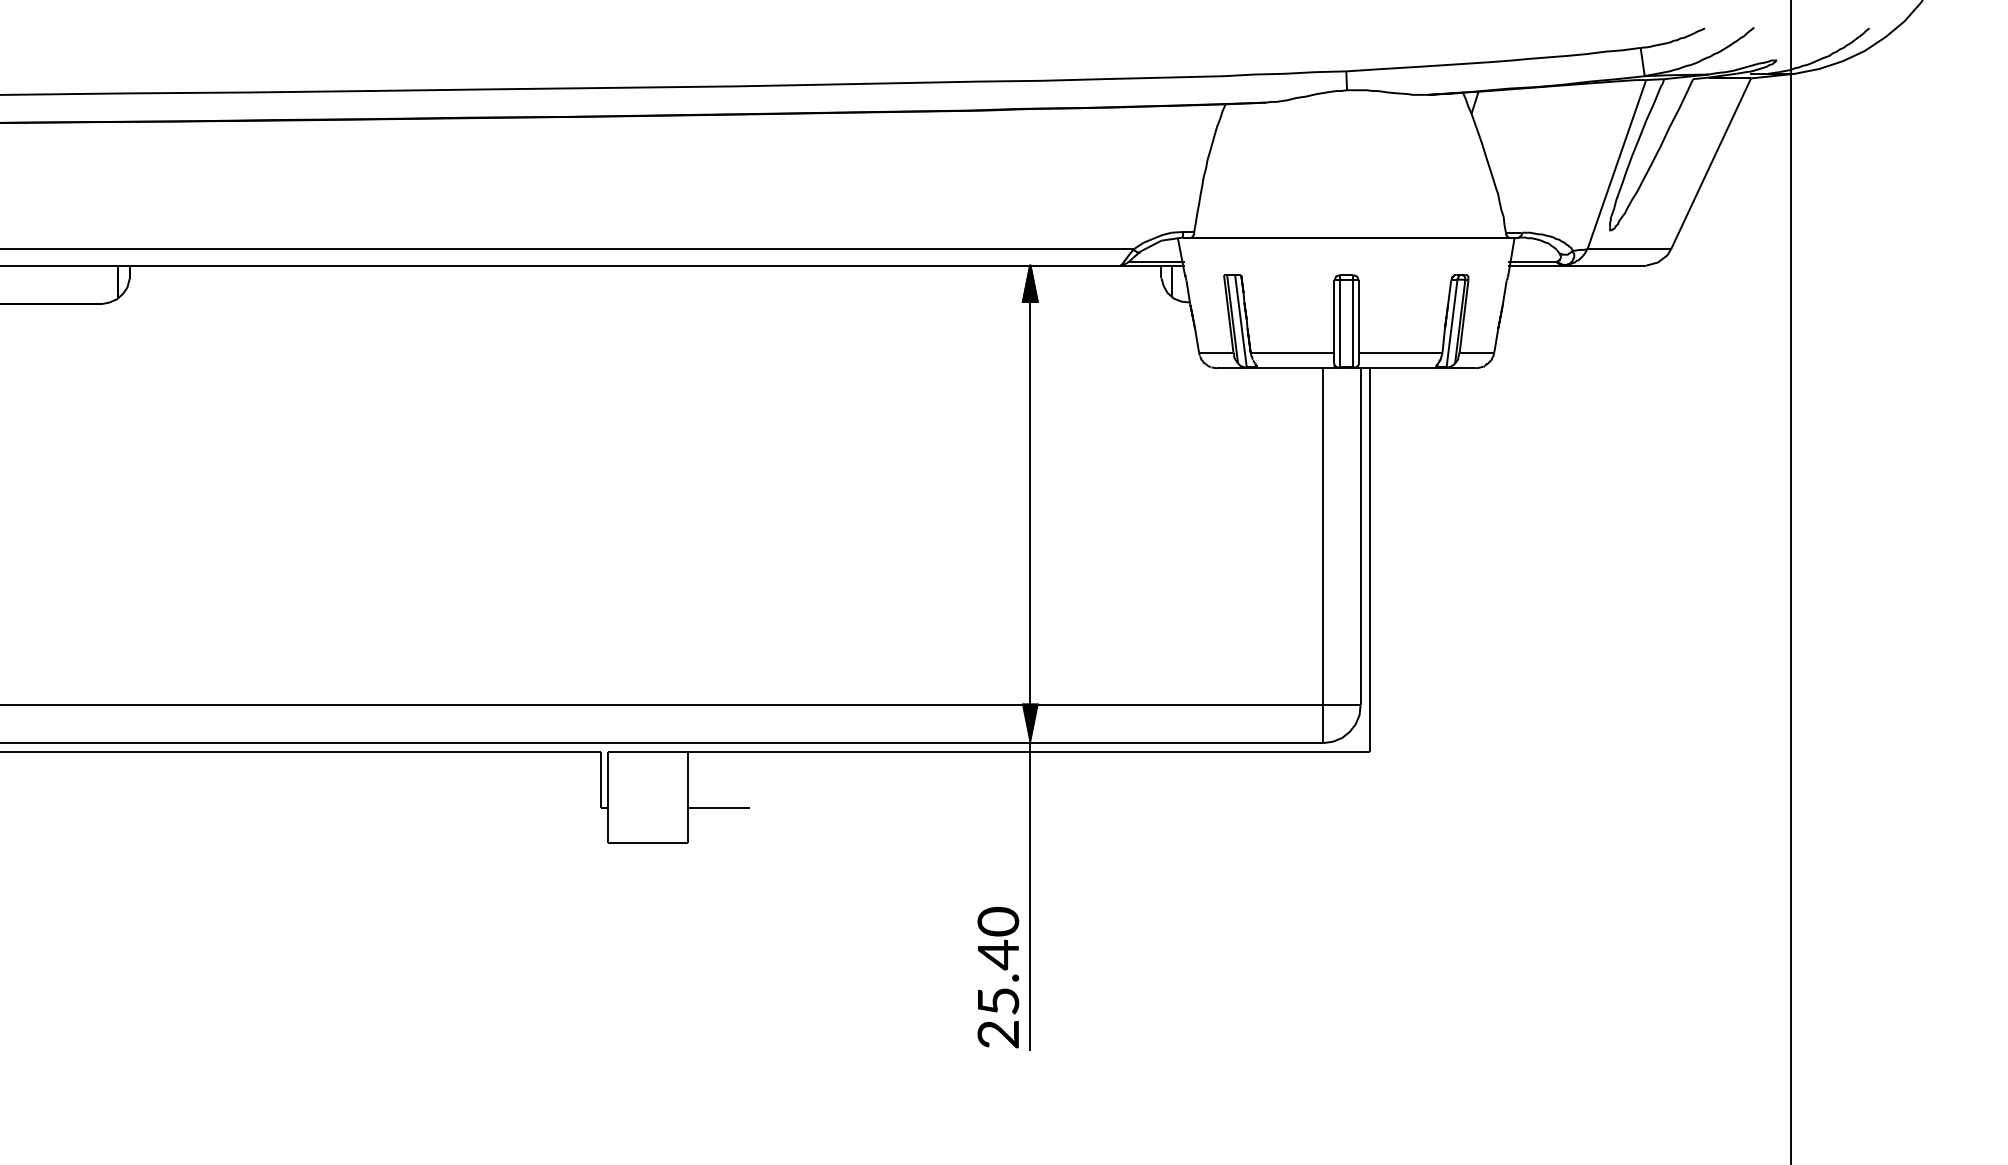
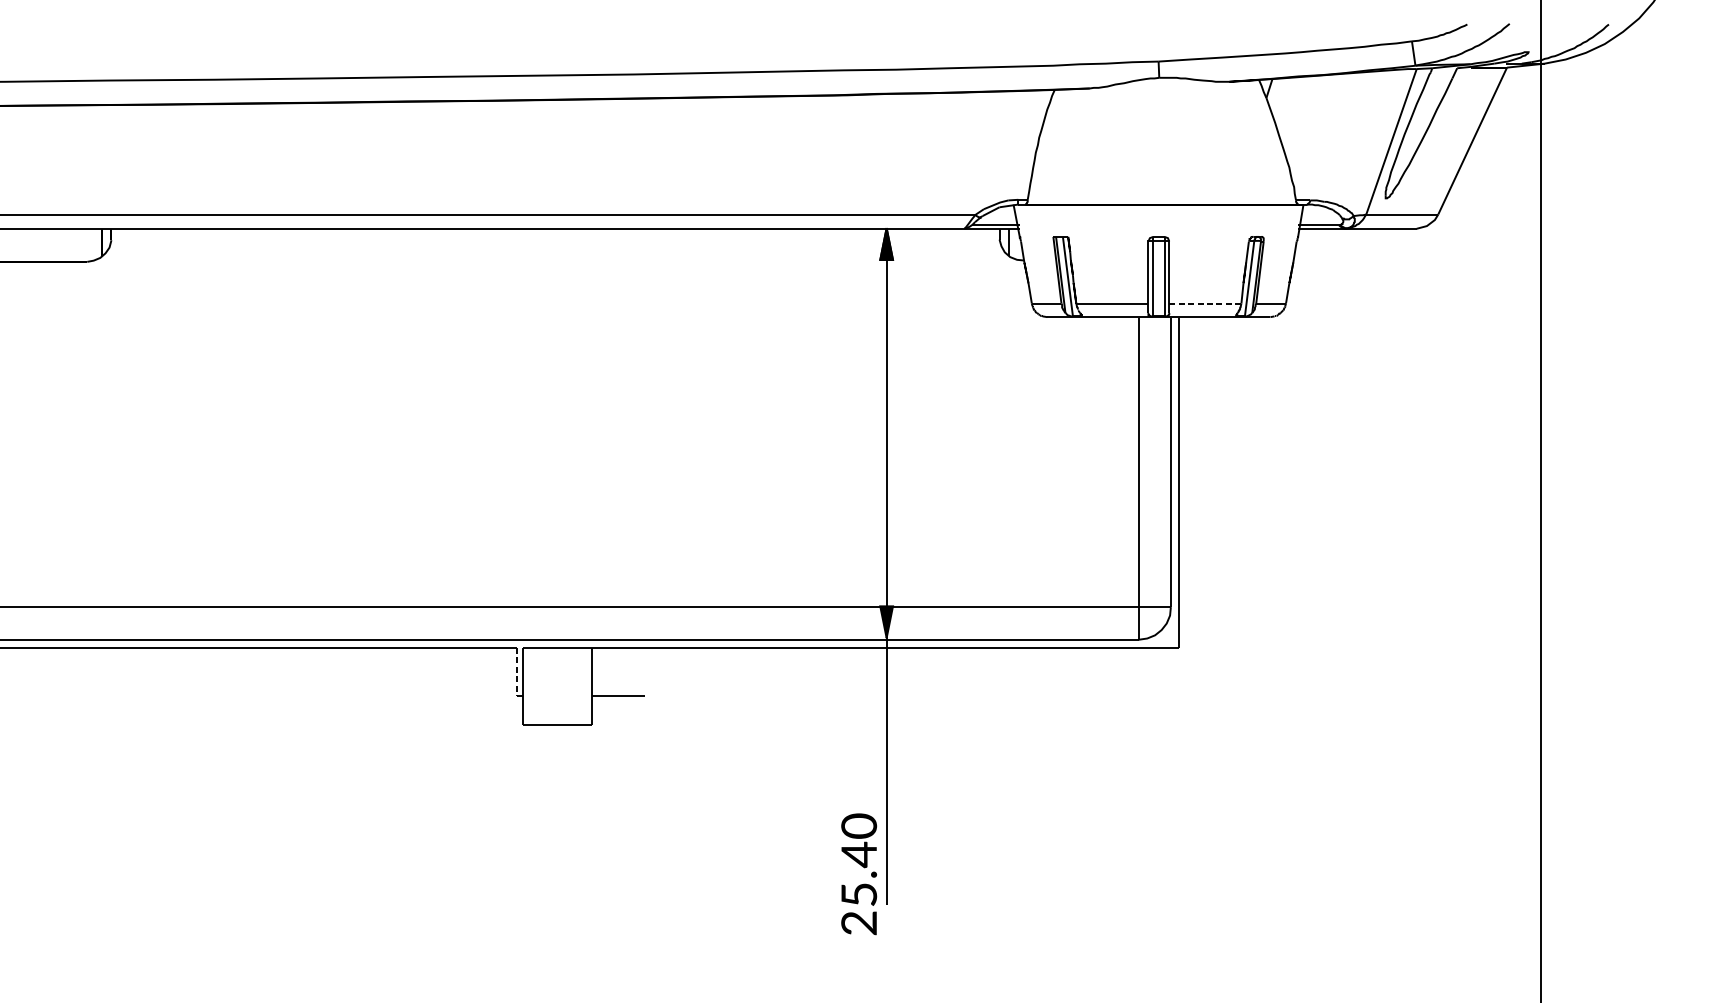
line: (1400, 352) -> (1205, 303), solid -> dashed
line: (600, 780) -> (516, 671), solid -> dashed
text: (998, 977) -> (859, 874), moved

